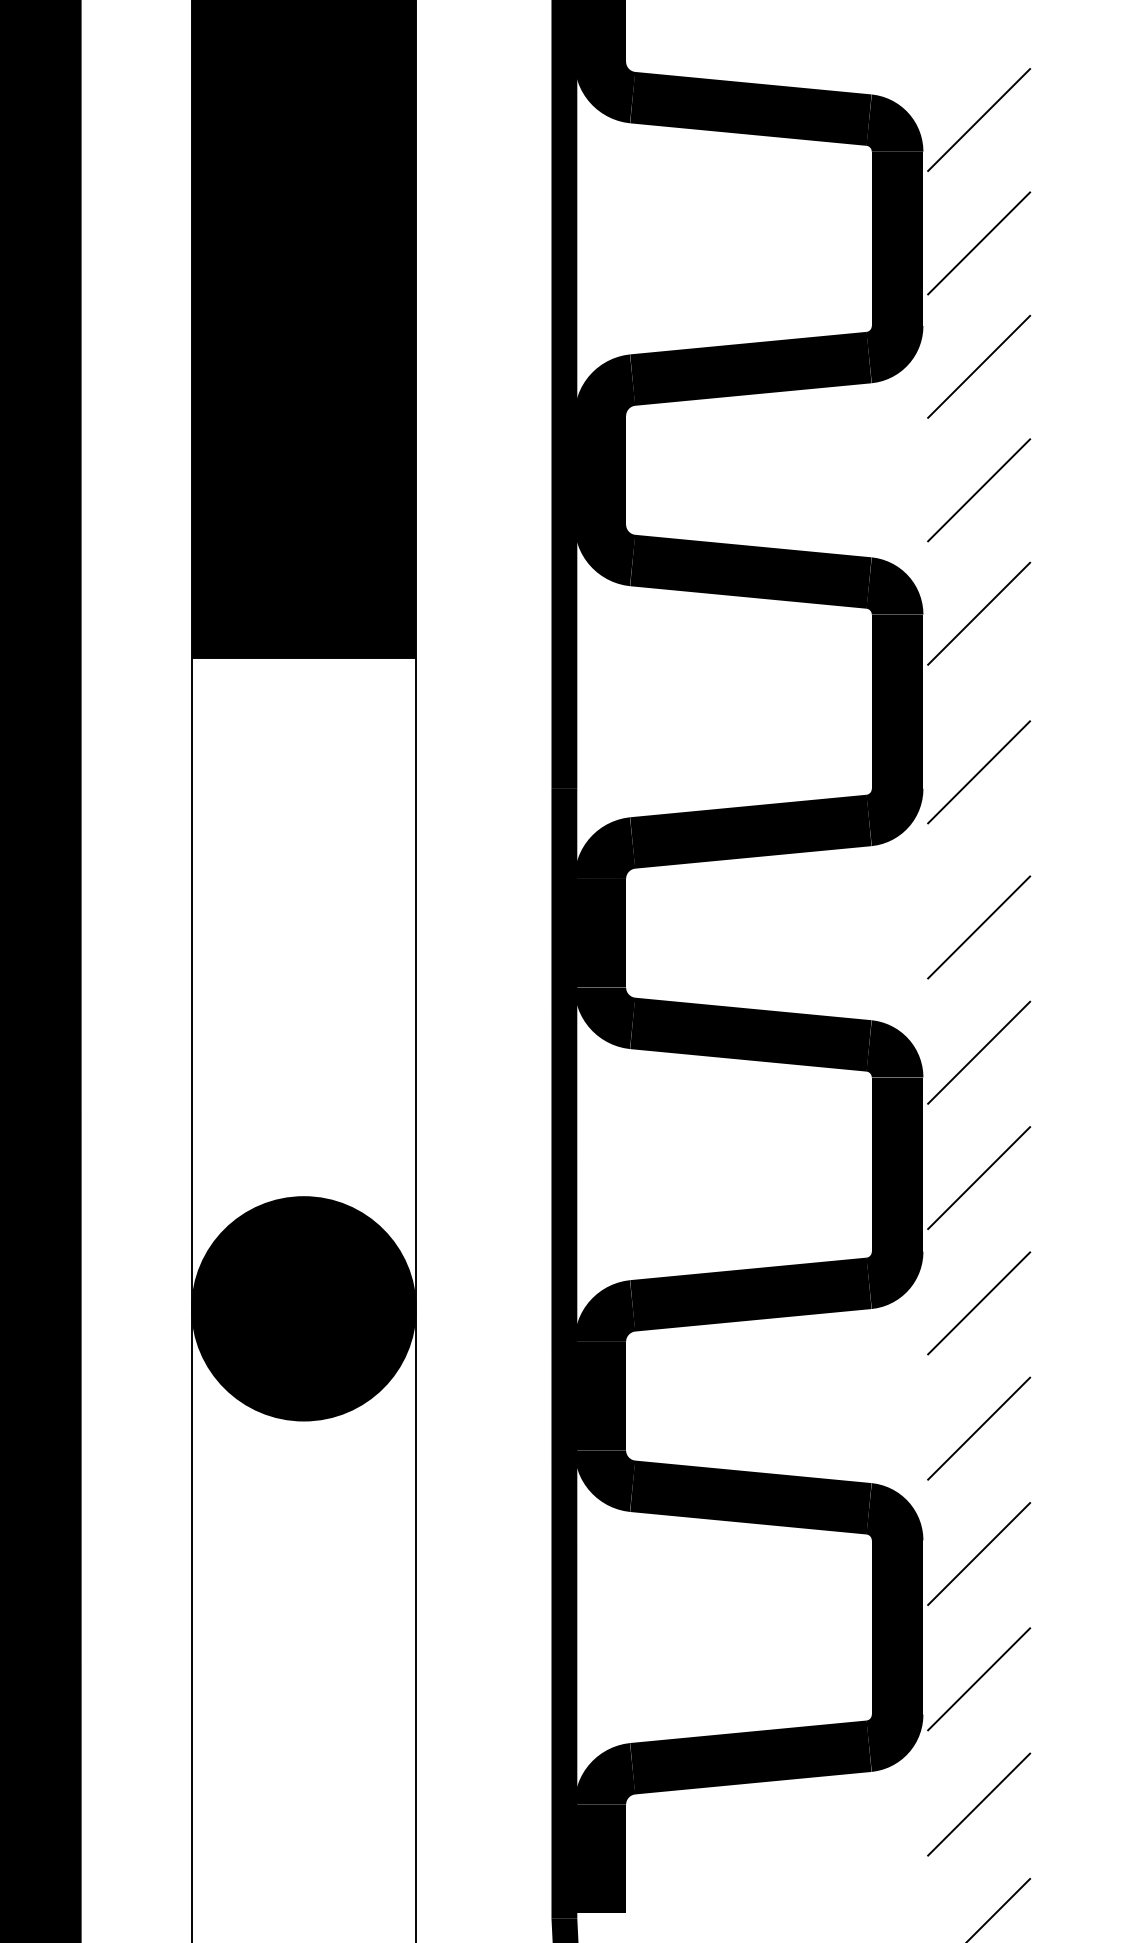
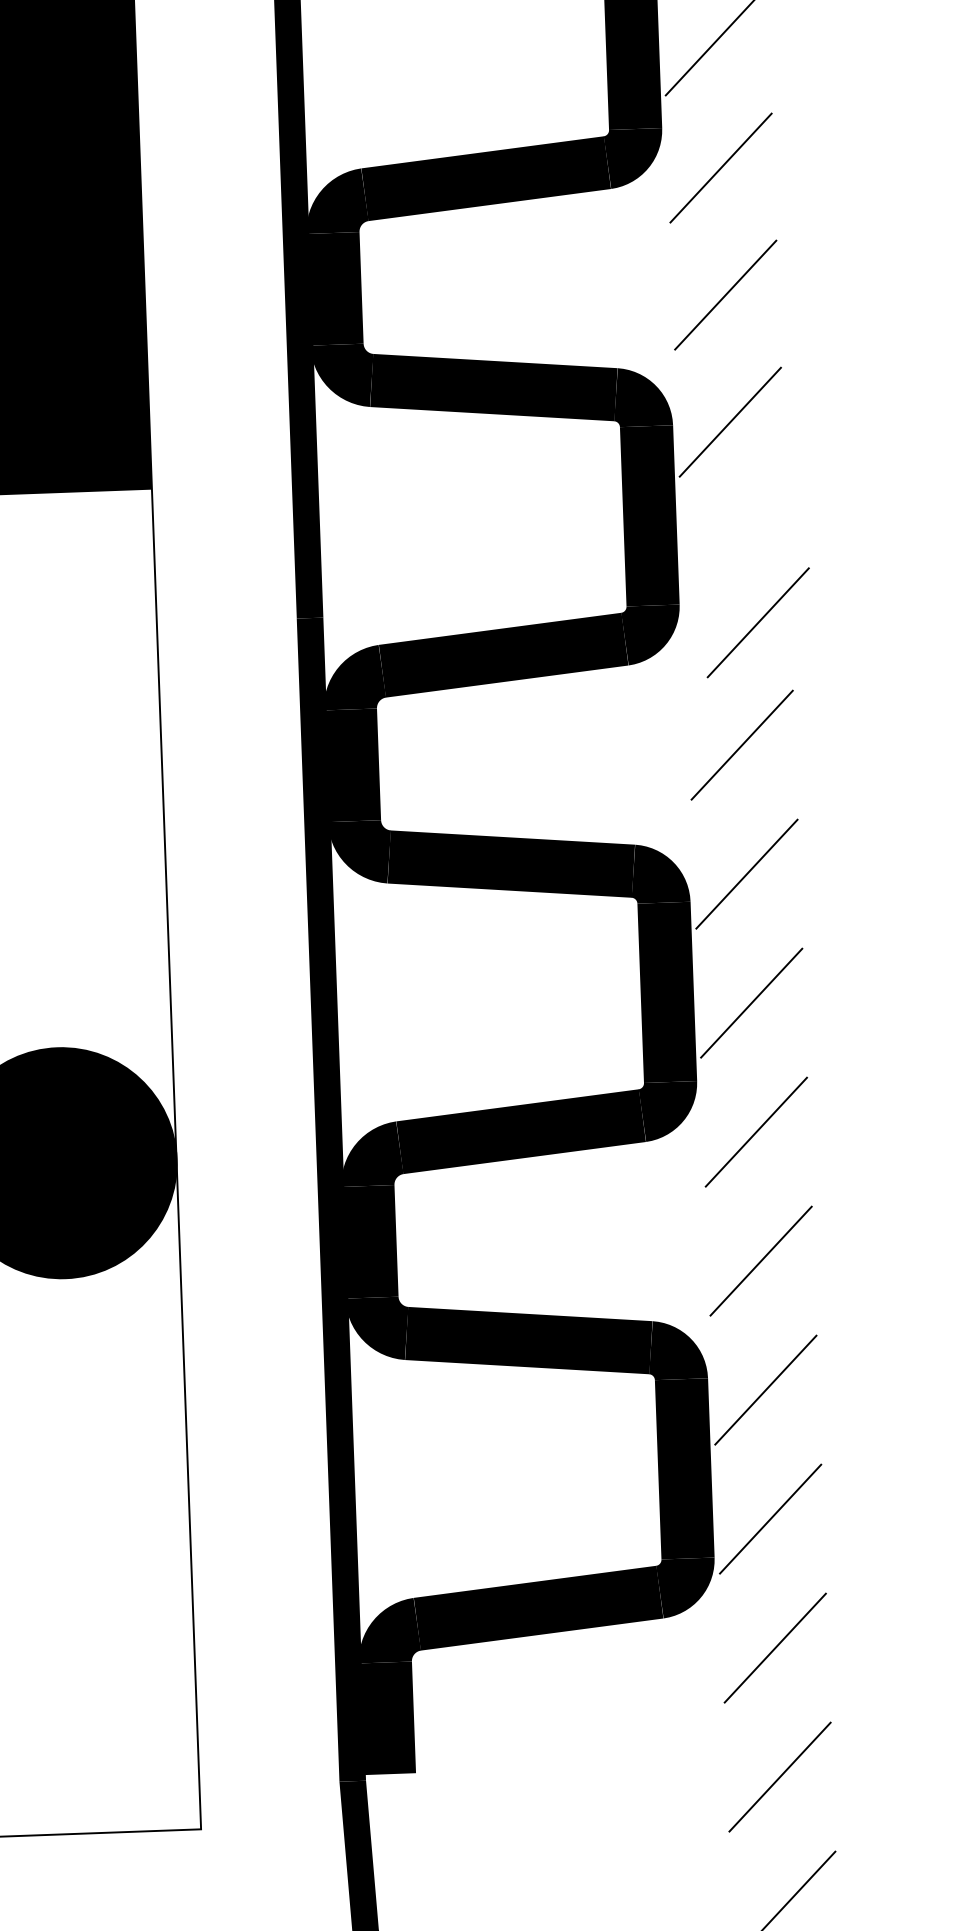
line: (979, 772) -> (758, 622), moved

